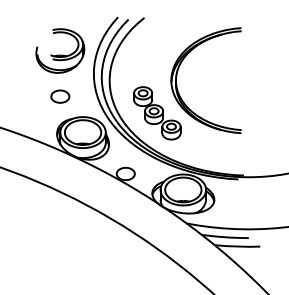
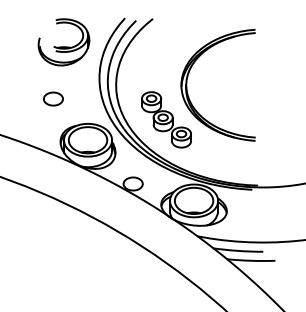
part: (60, 50) -> (64, 41), moved
part: (60, 96) -> (53, 98), moved

